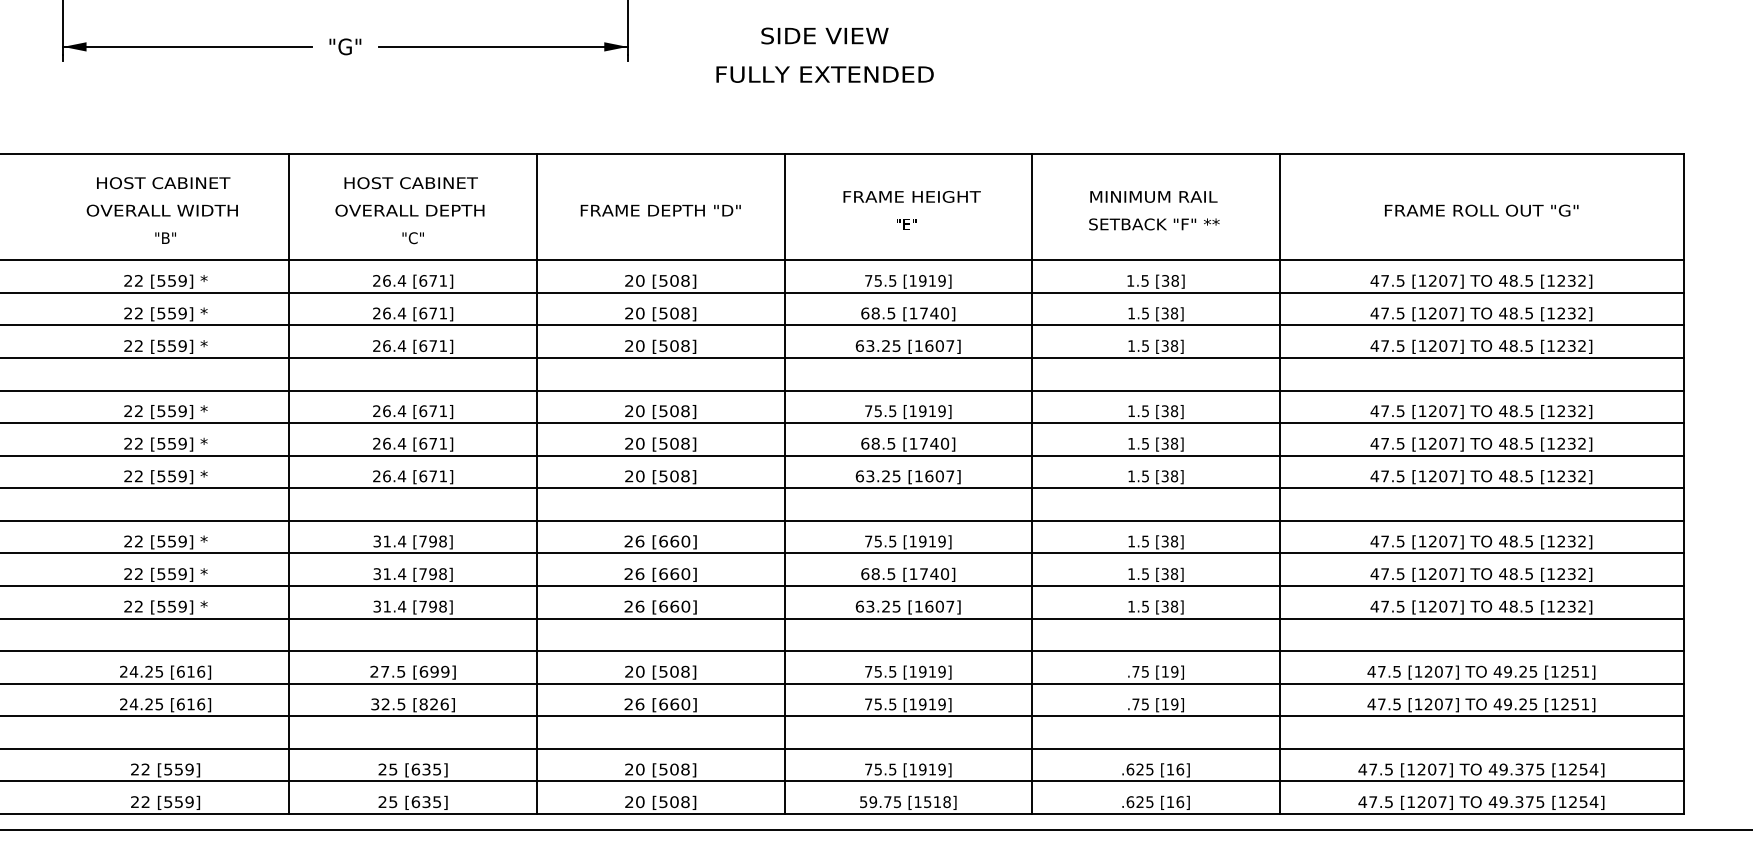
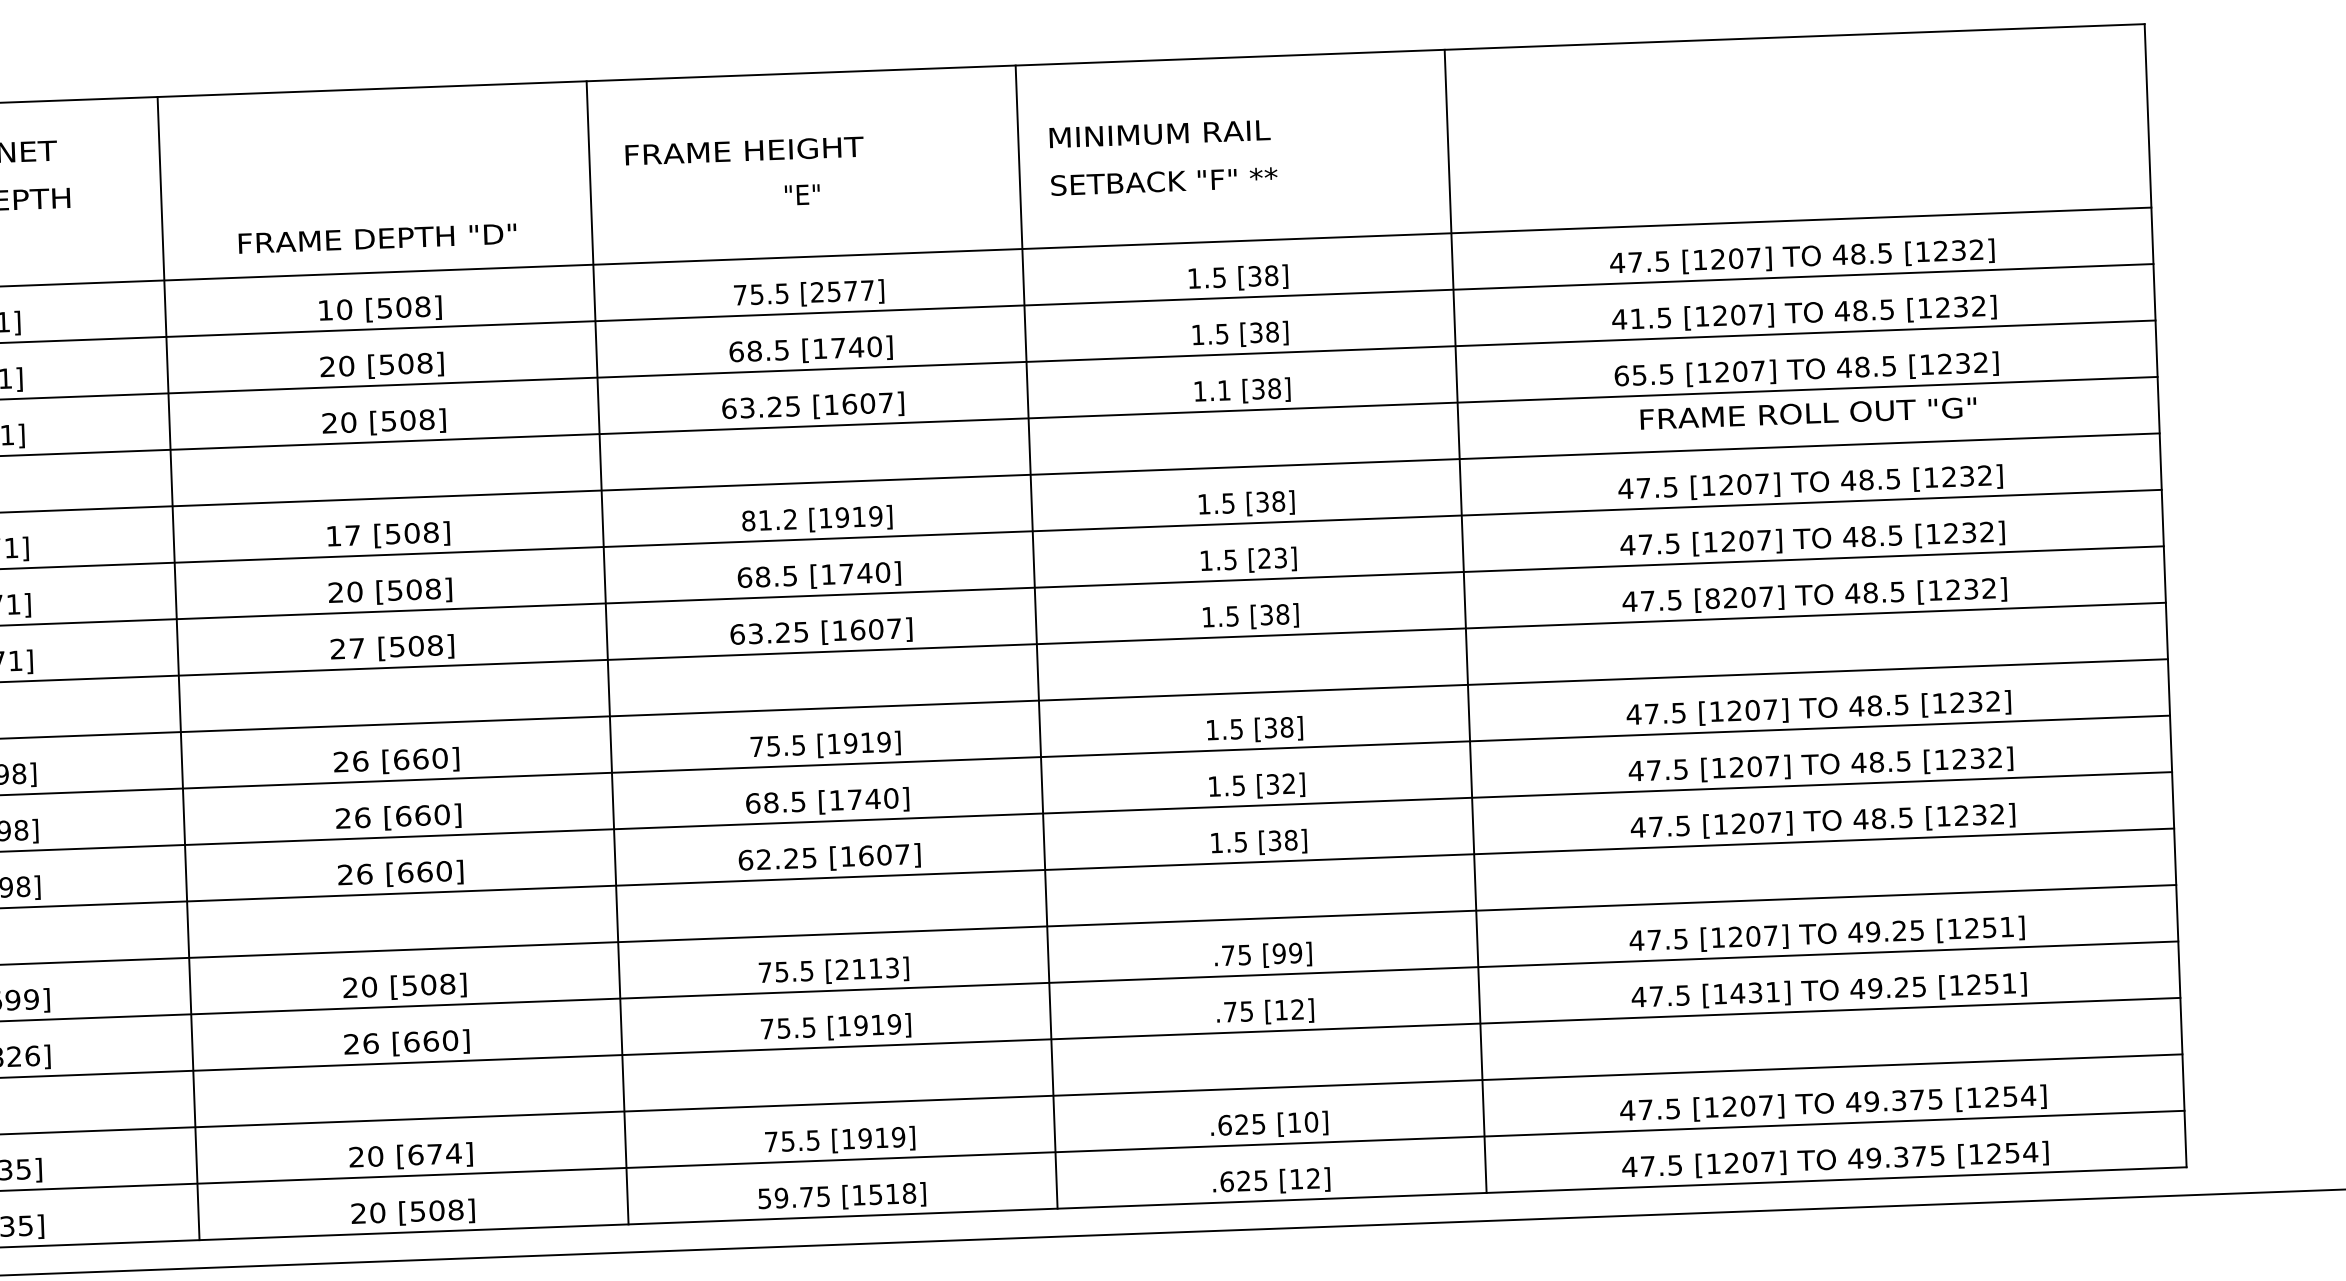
text: (911, 196) -> (743, 150), moved
text: (1153, 196) -> (1159, 133), moved
text: (660, 210) -> (377, 238), moved
text: (1481, 210) -> (1808, 413), moved
text: (1154, 224) -> (1164, 181), moved
text: (629, 280) -> (325, 309), 20 -> 10
text: (927, 280) -> (842, 290), [1919] -> [2577]
text: (1384, 313) -> (1636, 318), 47.5 -> 41.5
text: (1145, 346) -> (1224, 391), 1.5 -> 1.1
text: (1379, 346) -> (1629, 376), 47.5 -> 65.5
text: (634, 411) -> (342, 536), 20 -> 17
text: (880, 411) -> (769, 520), 75.5 -> 81.2
text: (1169, 443) -> (1272, 557), [38] -> [23]
text: (640, 476) -> (357, 648), 20 -> 27
text: (1422, 476) -> (1712, 598), [1207] -> [8207]
text: (1174, 574) -> (1289, 784), [38] -> [32]
text: (870, 606) -> (764, 859), 63.25 -> 62.25
text: (927, 671) -> (867, 968), [1919] -> [2113]
text: (1164, 671) -> (1277, 953), [19] -> [99]
text: (1174, 704) -> (1297, 1009), [19] -> [12]
text: (1438, 704) -> (1754, 993), [1207] -> [1431]
text: (674, 769) -> (434, 1154), [508] -> [674]
text: (1180, 769) -> (1311, 1122), [16] -> [10]
text: (1180, 802) -> (1313, 1179), [16] -> [12]

